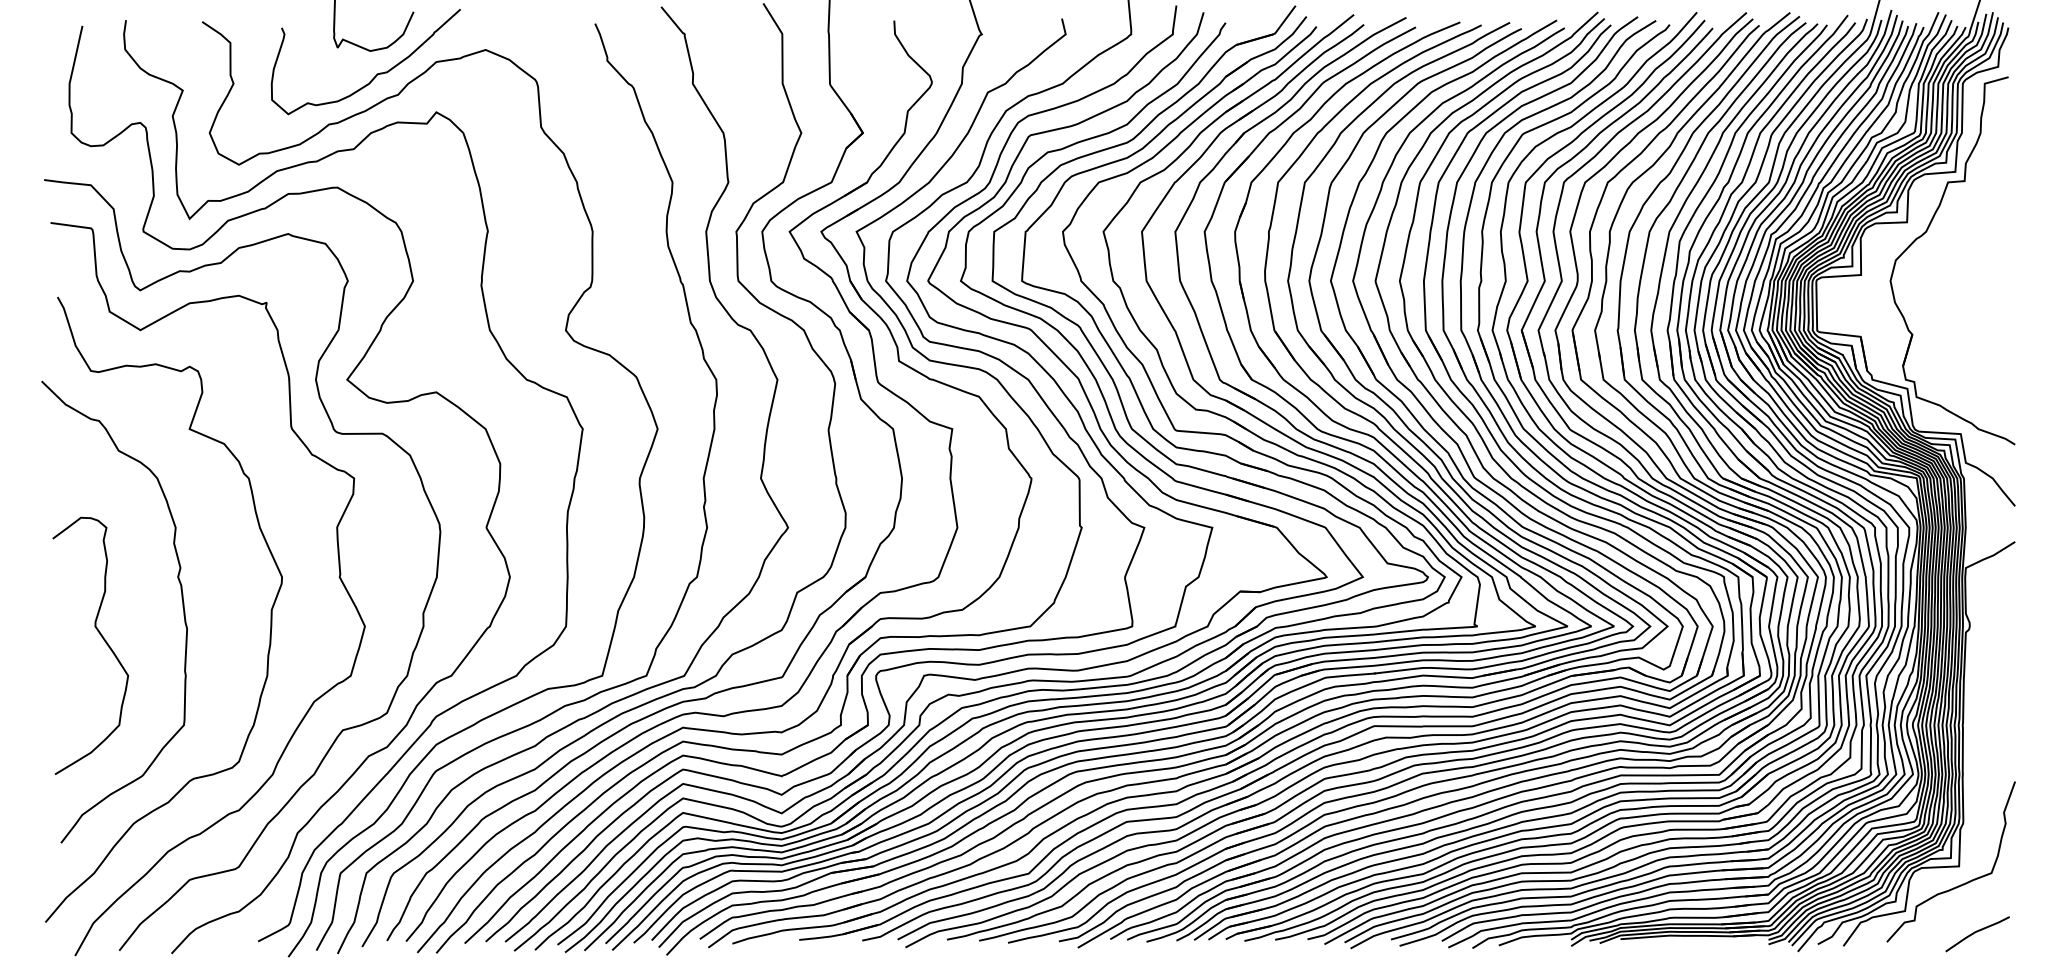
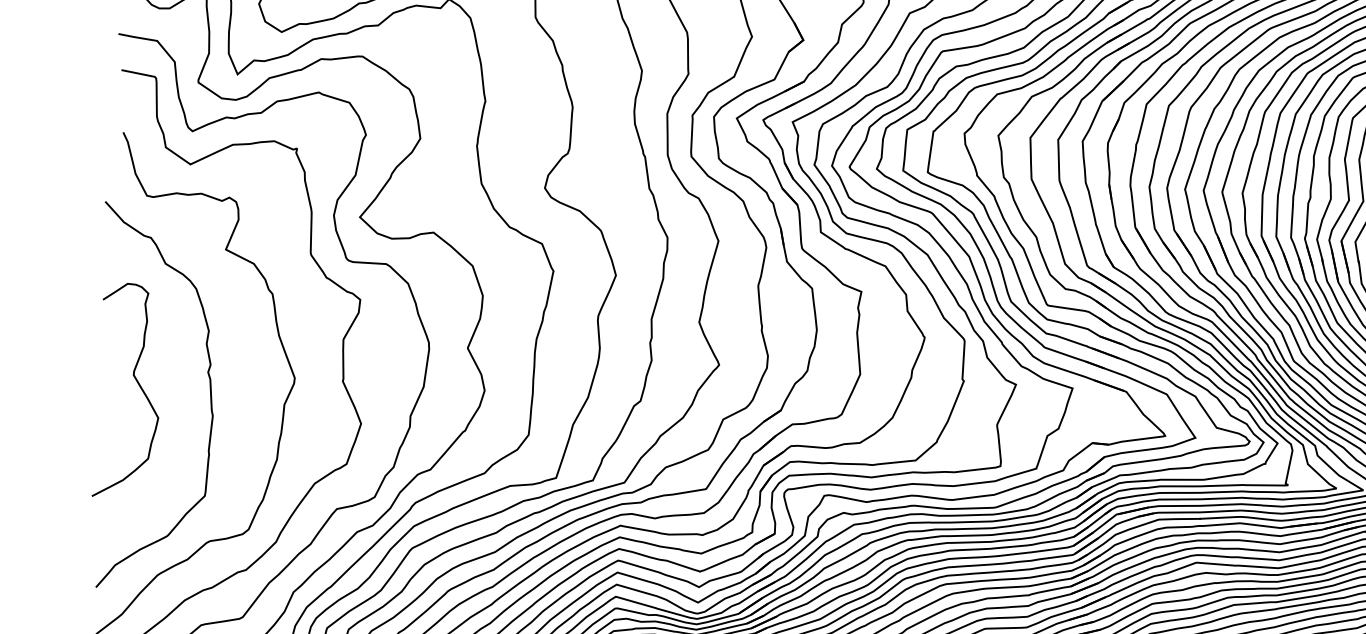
curve: (101, 637) -> (138, 384), moved

